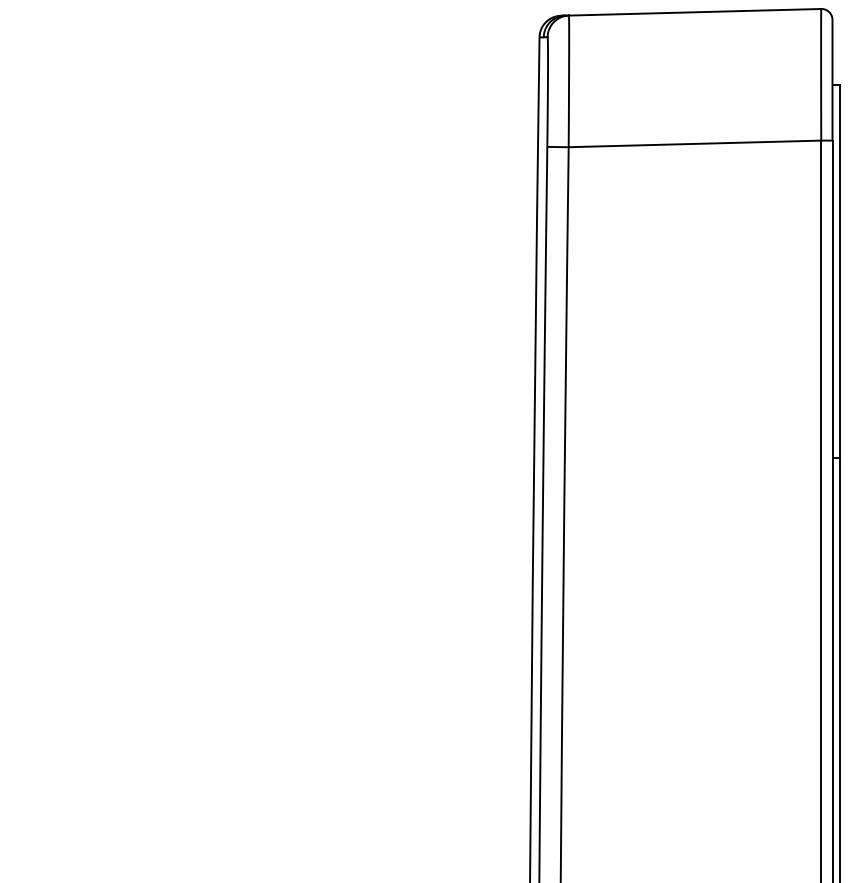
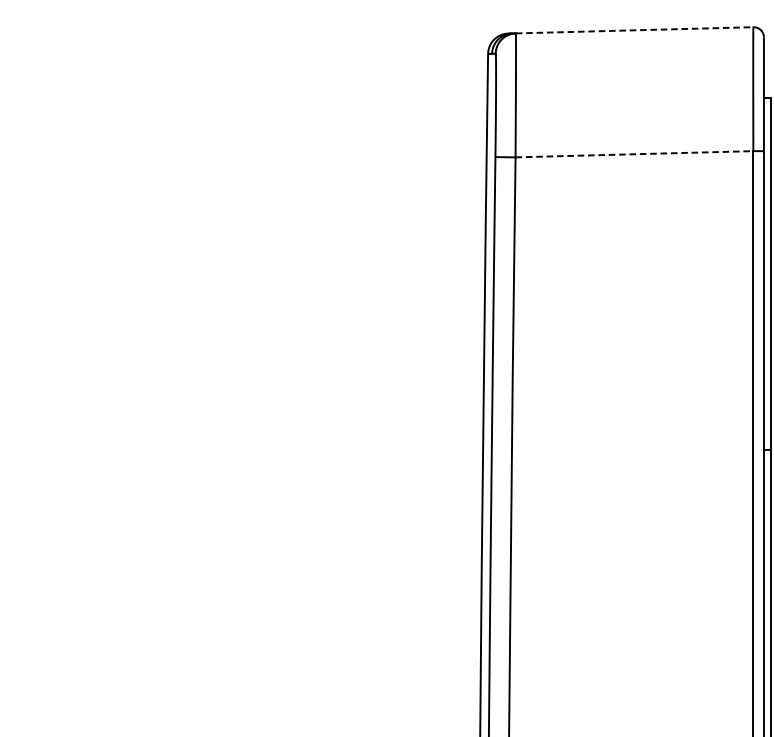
line: (695, 12) -> (634, 30), solid -> dashed
line: (695, 143) -> (634, 153), solid -> dashed

